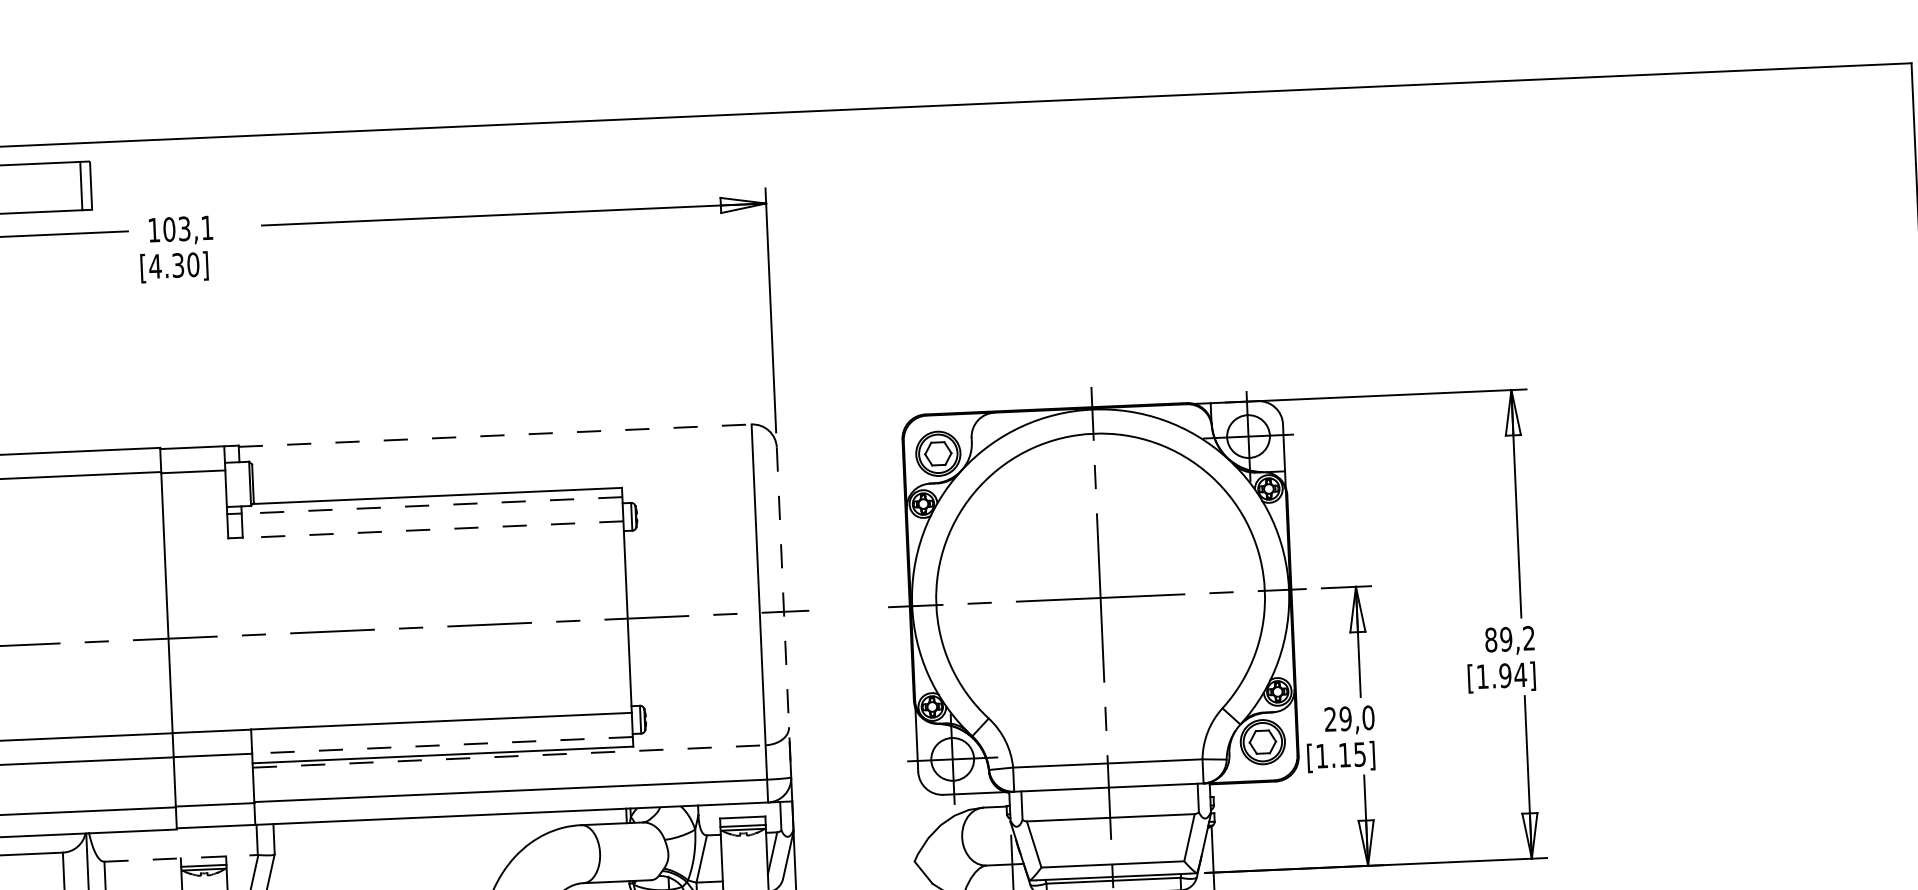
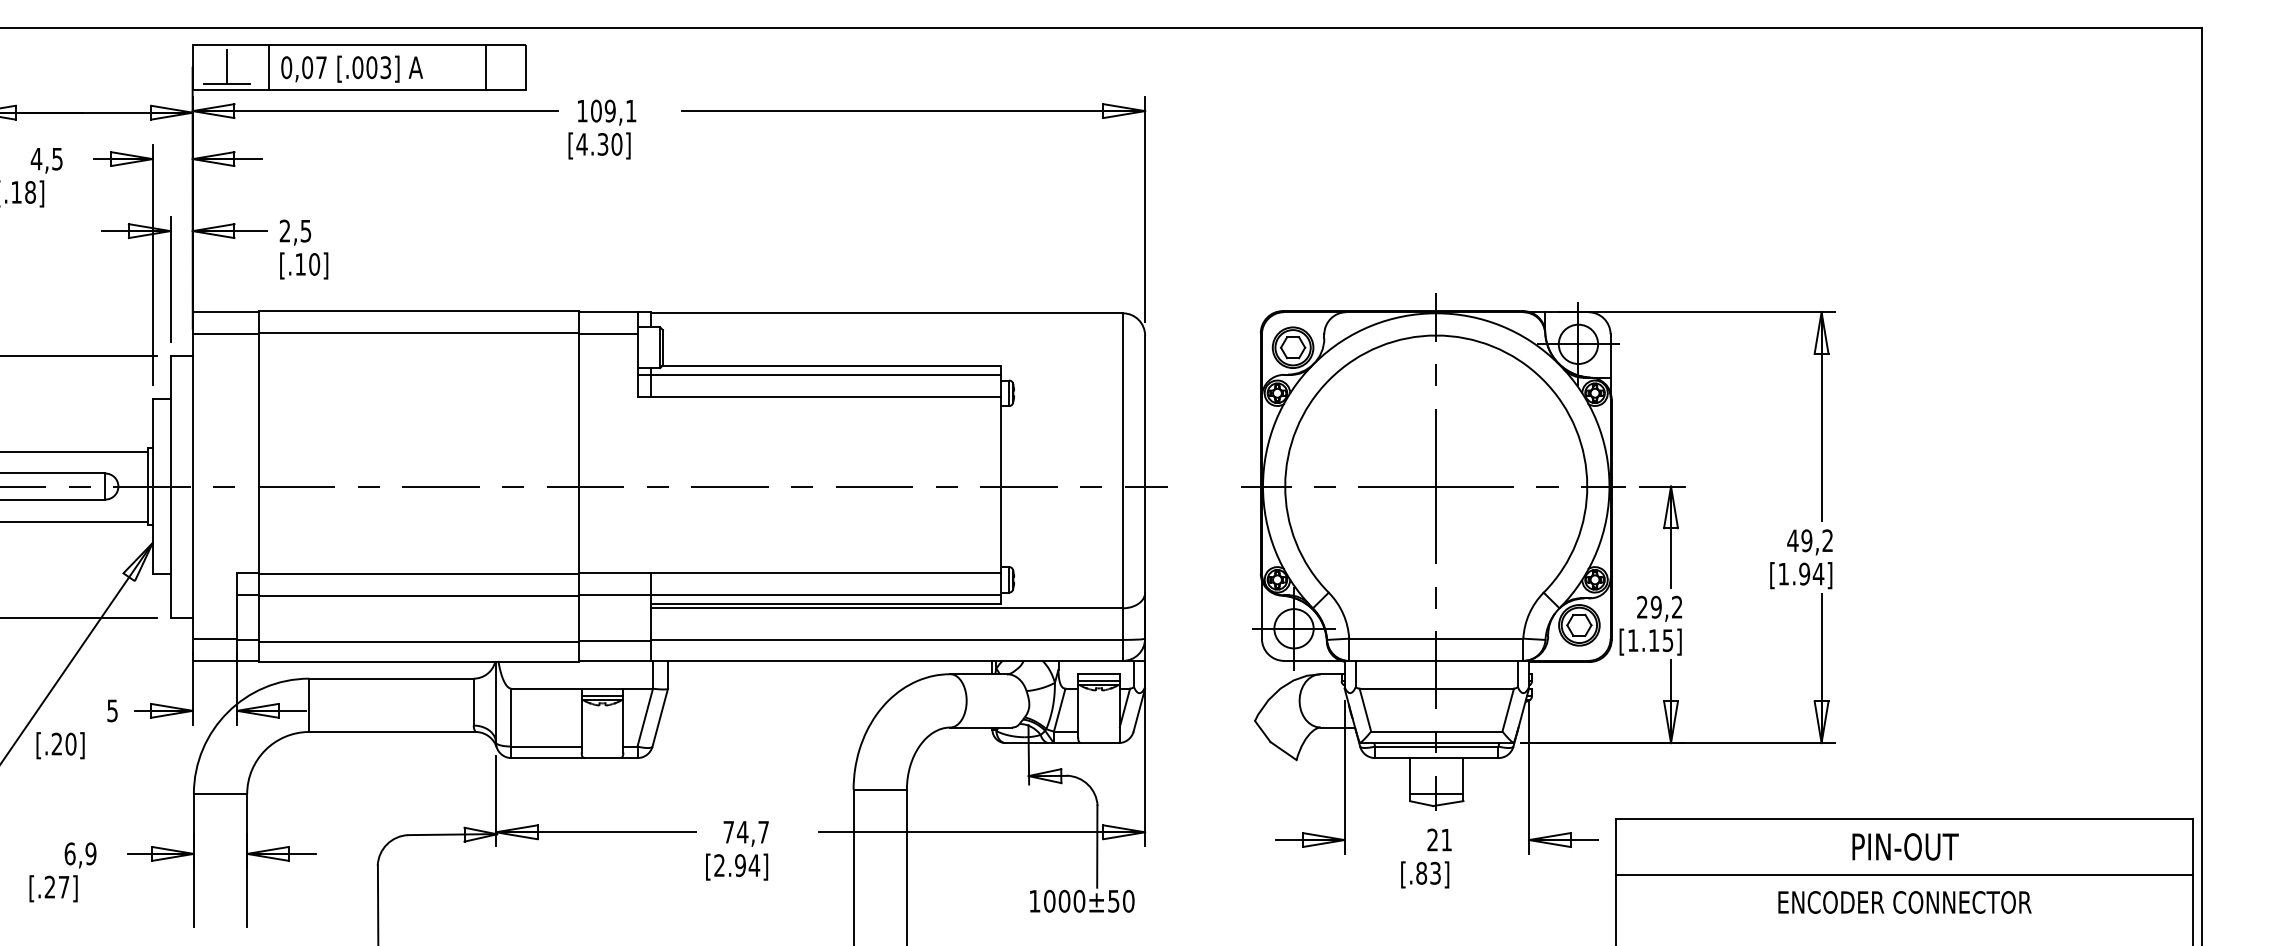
line: (81, 185) -> (486, 67), moved
text: (183, 228) -> (609, 110), 103,1 -> 109,1
line: (495, 435) -> (887, 313), dashed -> solid
line: (431, 505) -> (825, 374), dashed -> solid
line: (432, 530) -> (825, 397), dashed -> solid
line: (784, 612) -> (1145, 487), dashed -> solid
text: (1490, 639) -> (1792, 540), 89,2 -> 49,2
text: (1367, 717) -> (1676, 606), 29,0 -> 29,2
line: (441, 745) -> (825, 595), dashed -> solid
line: (509, 756) -> (887, 608), dashed -> solid
line: (180, 858) -> (581, 688), dashed -> solid

